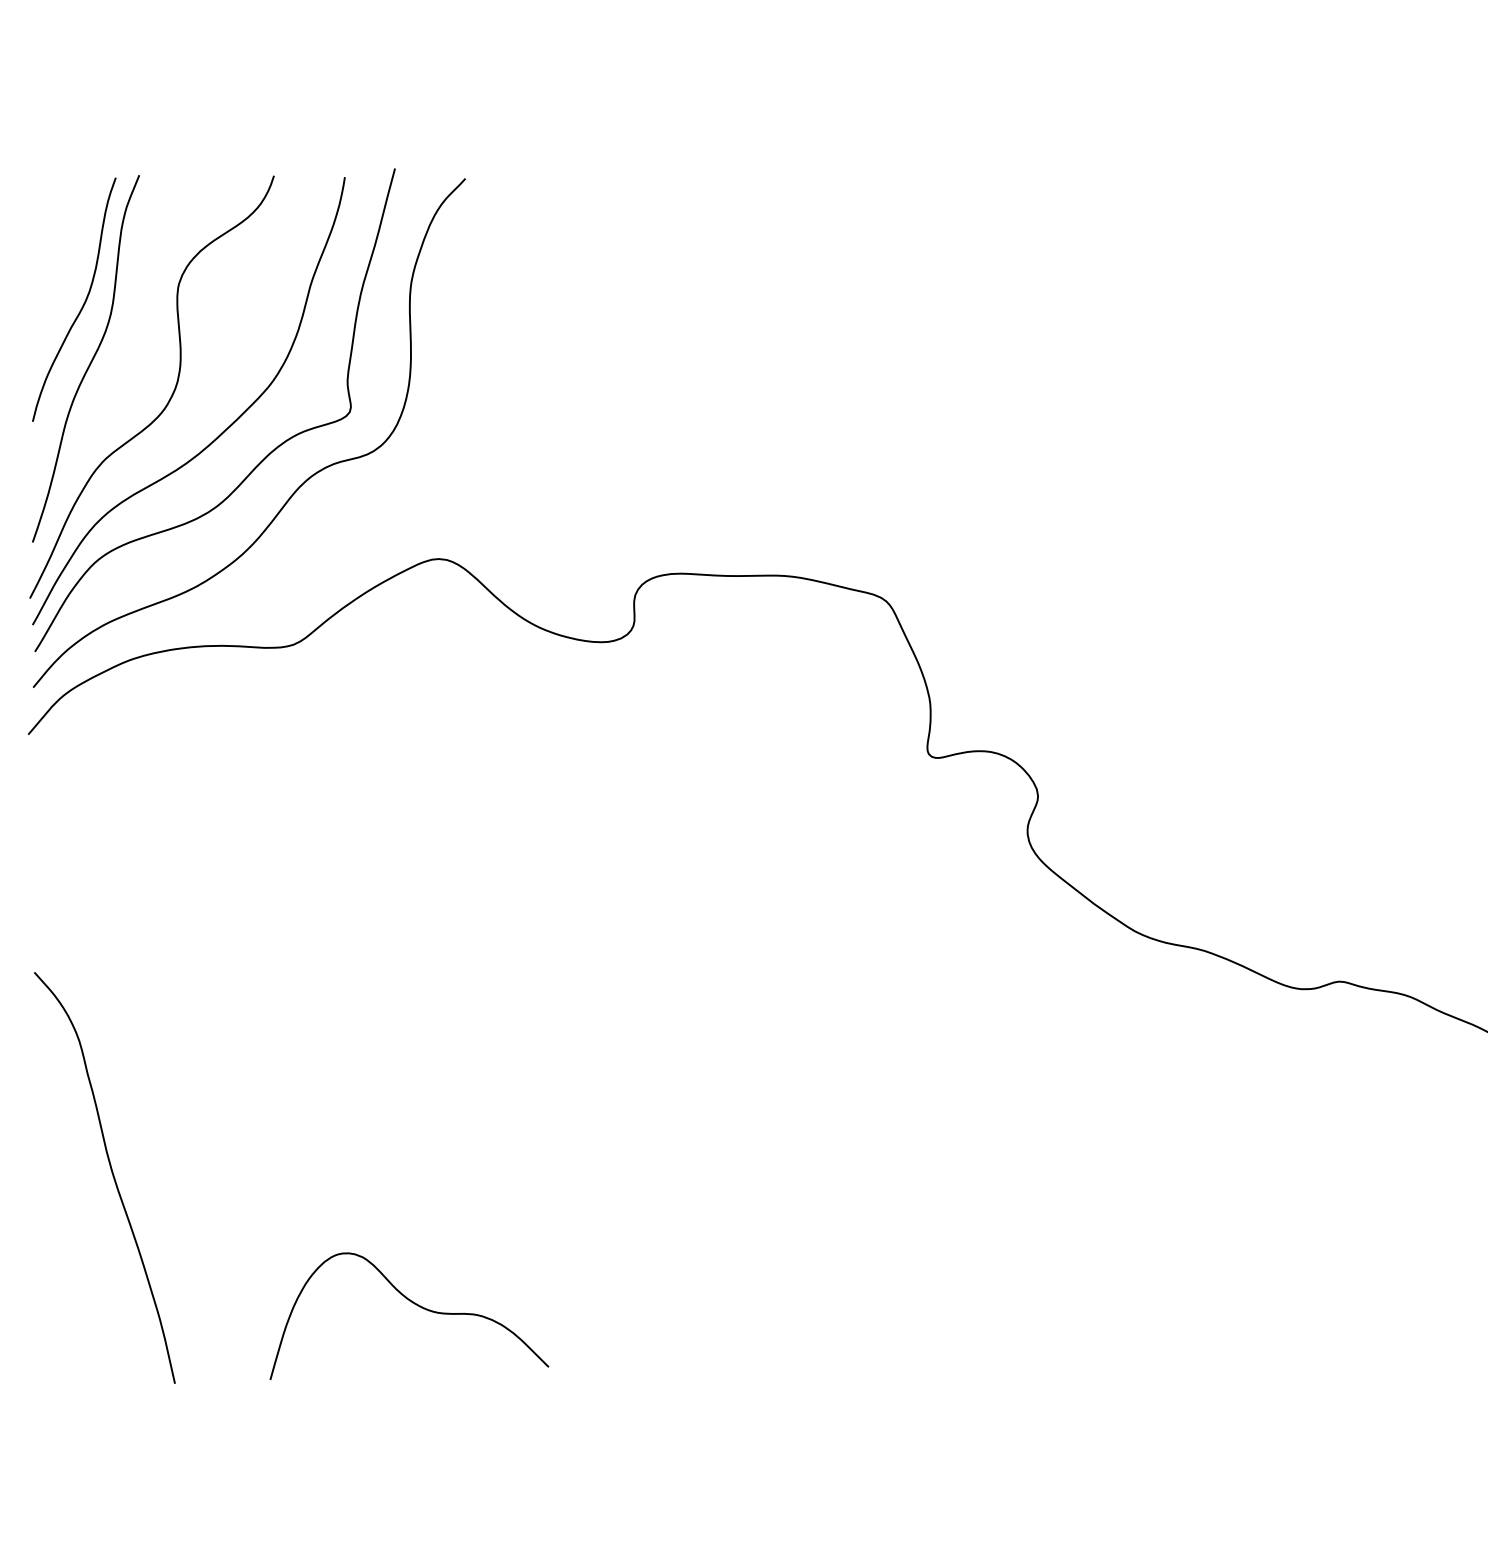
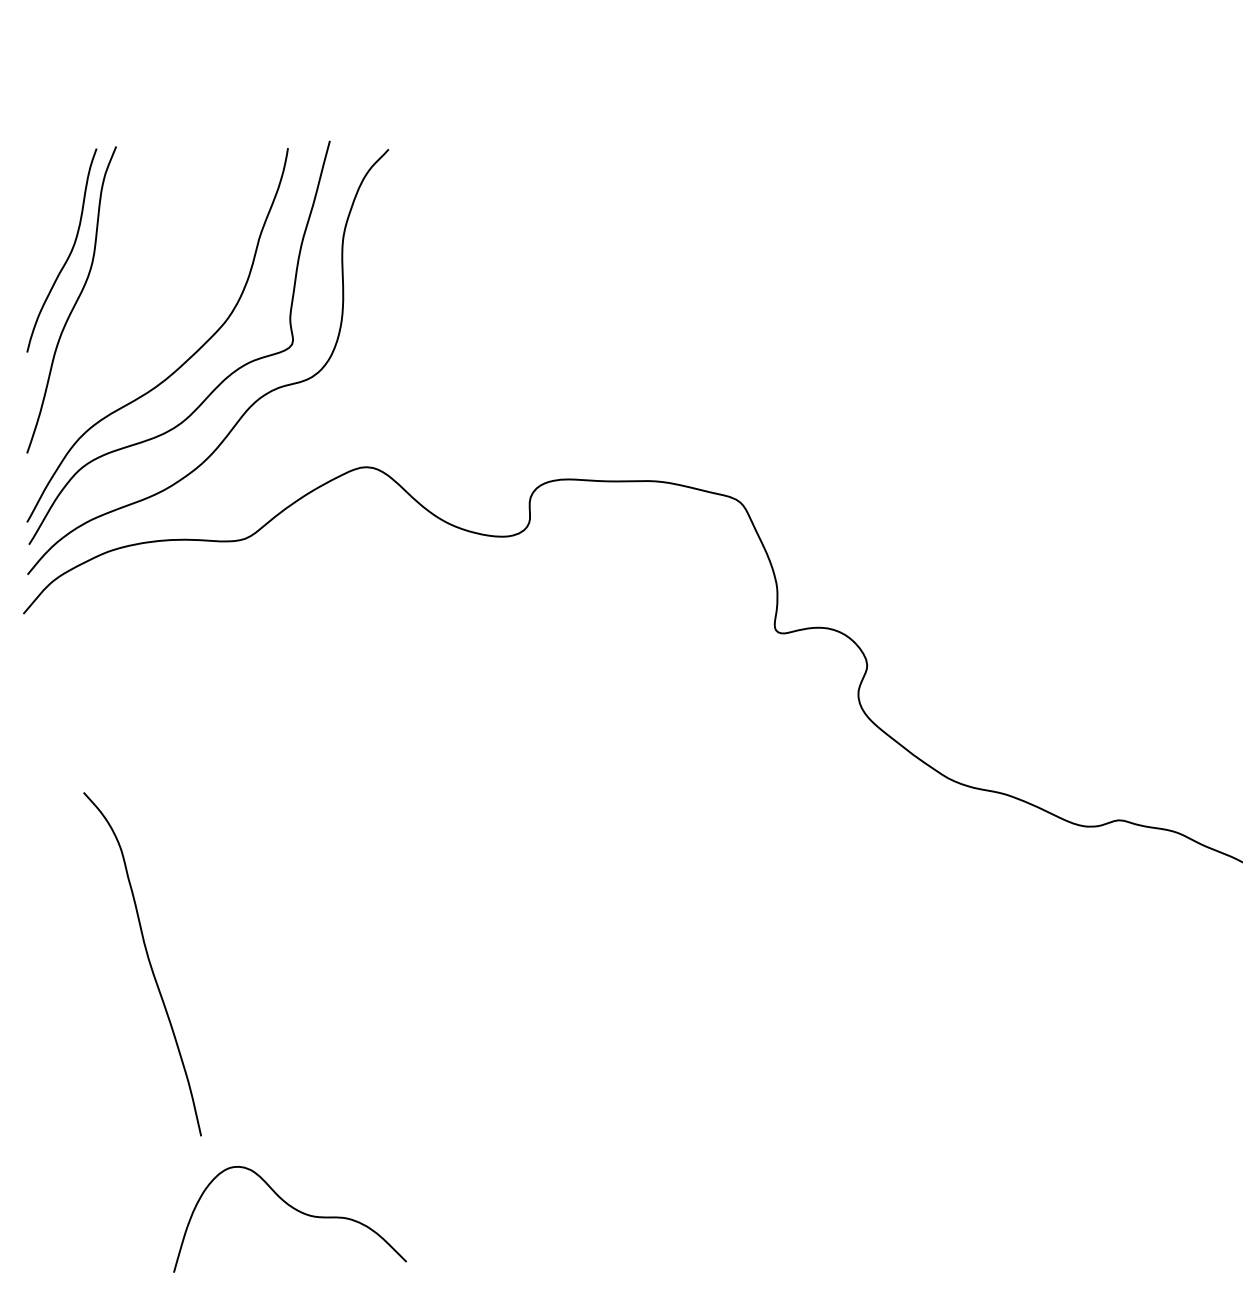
curve: (170, 396) -> (142, 331), removed
curve: (111, 1173) -> (148, 960), moved
curve: (417, 1306) -> (296, 1211), moved

